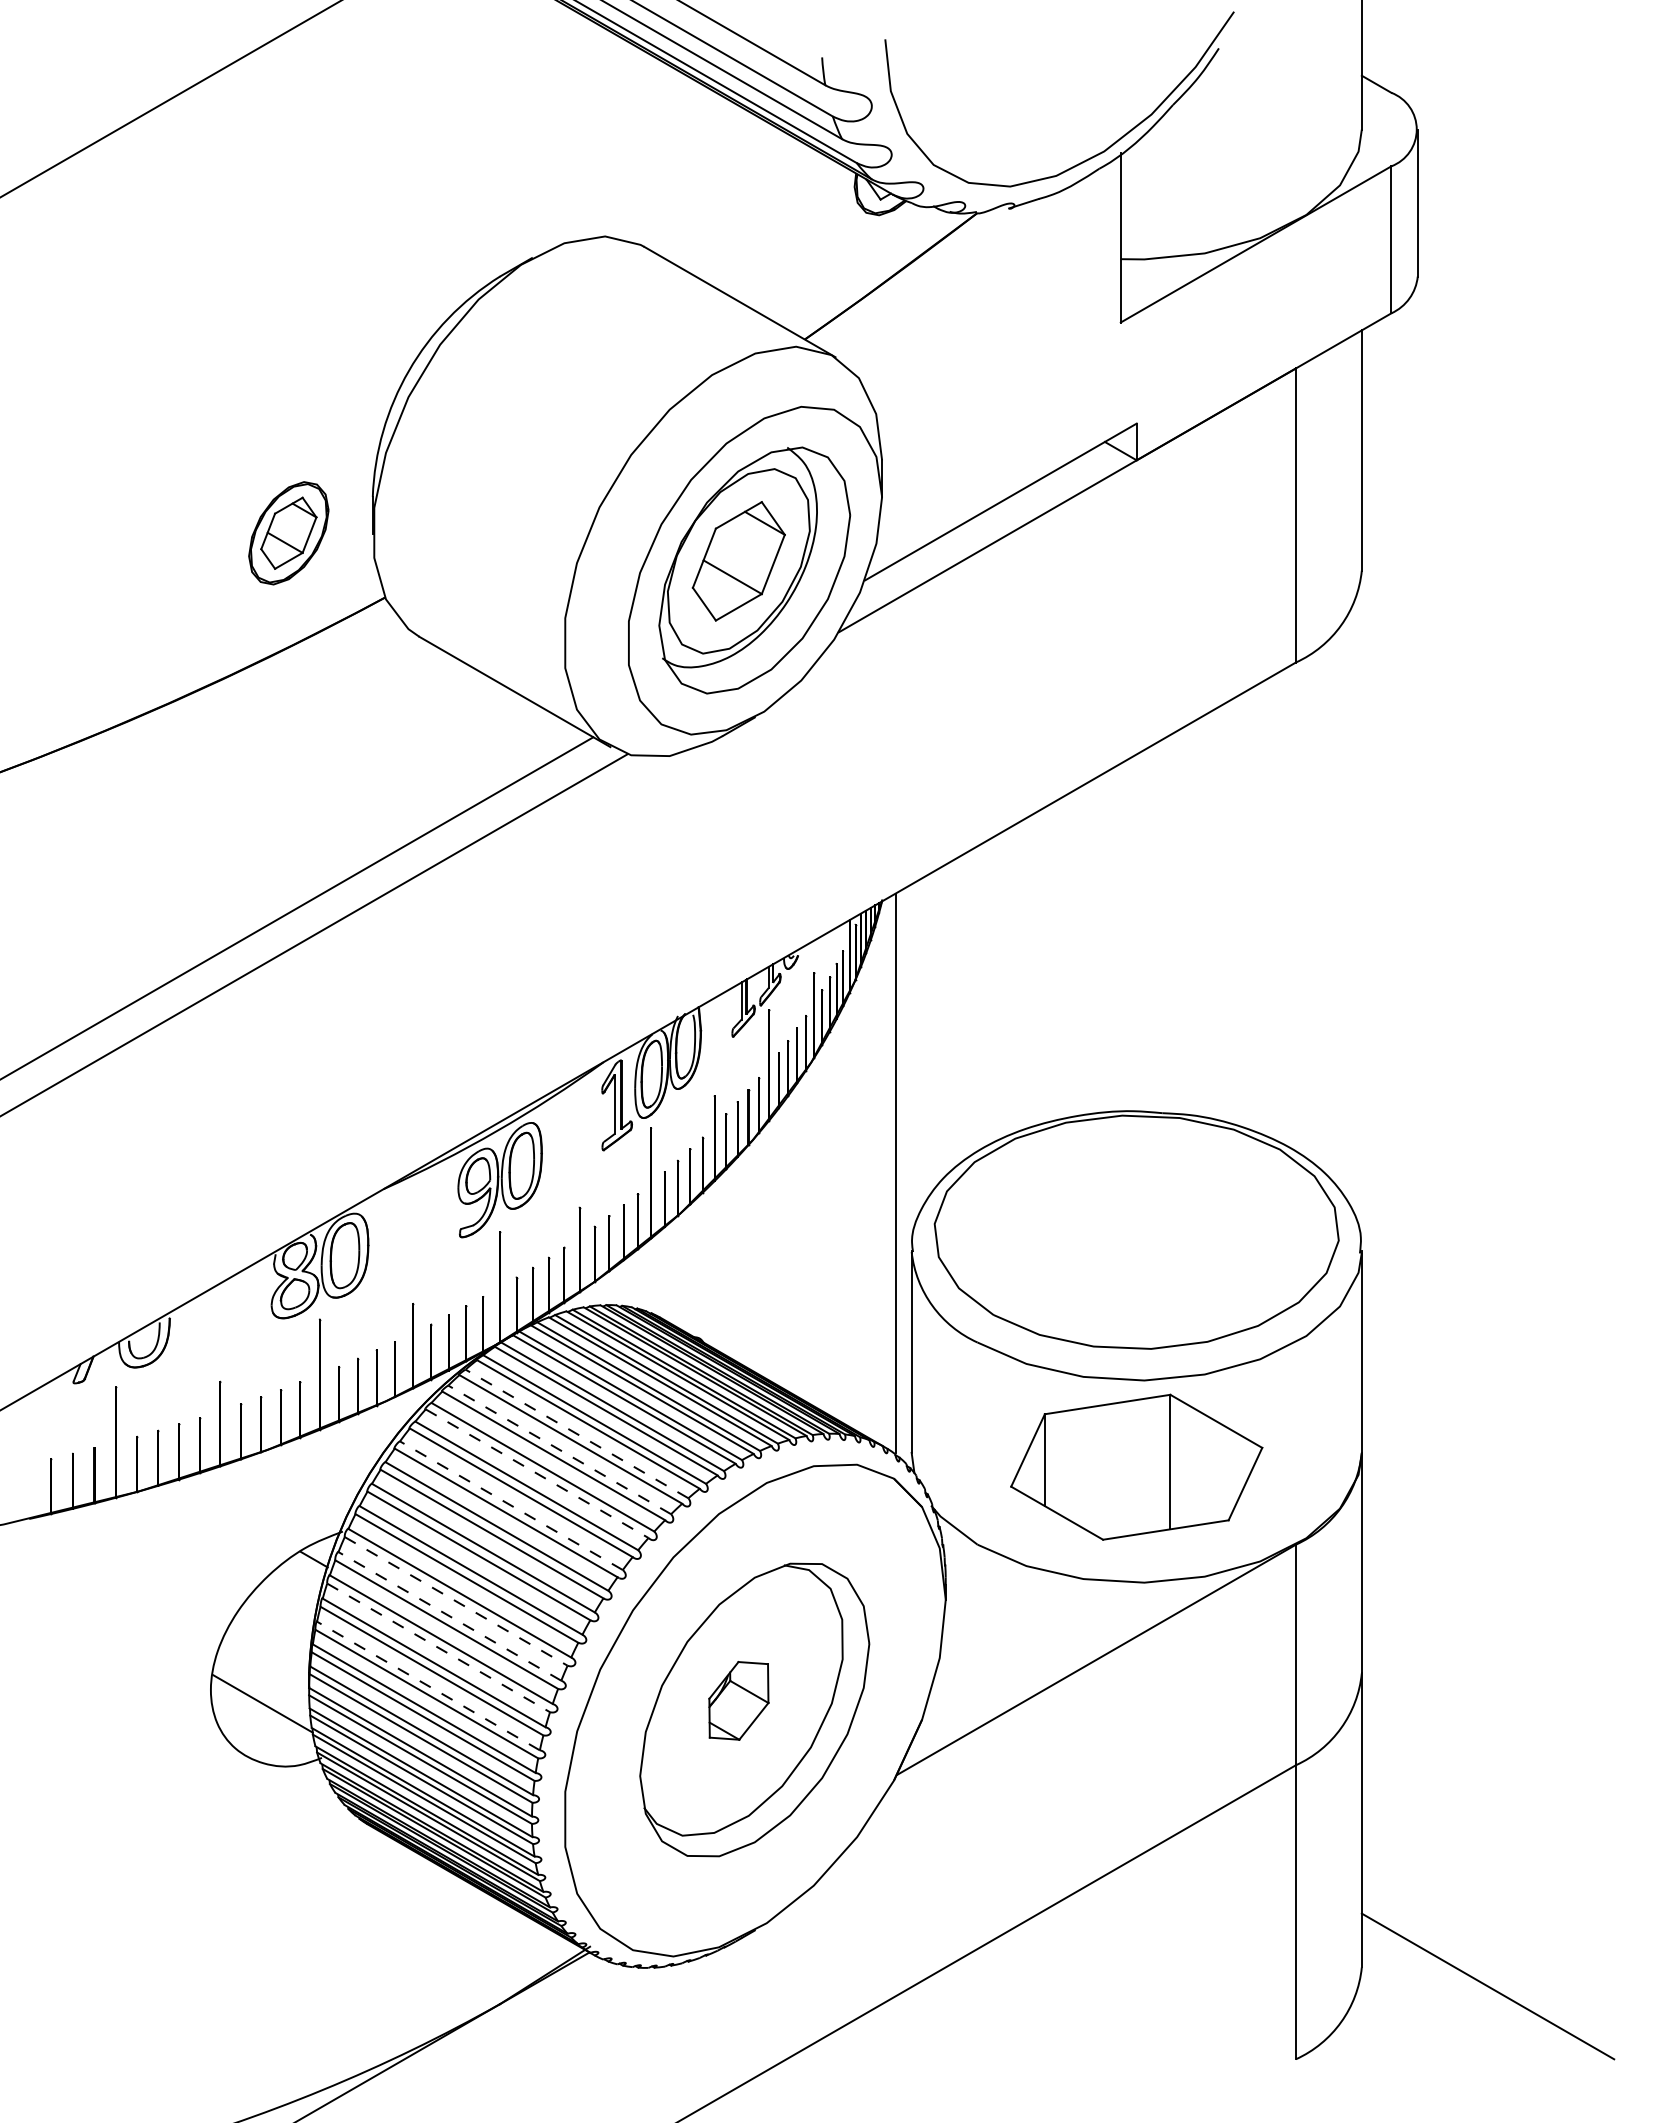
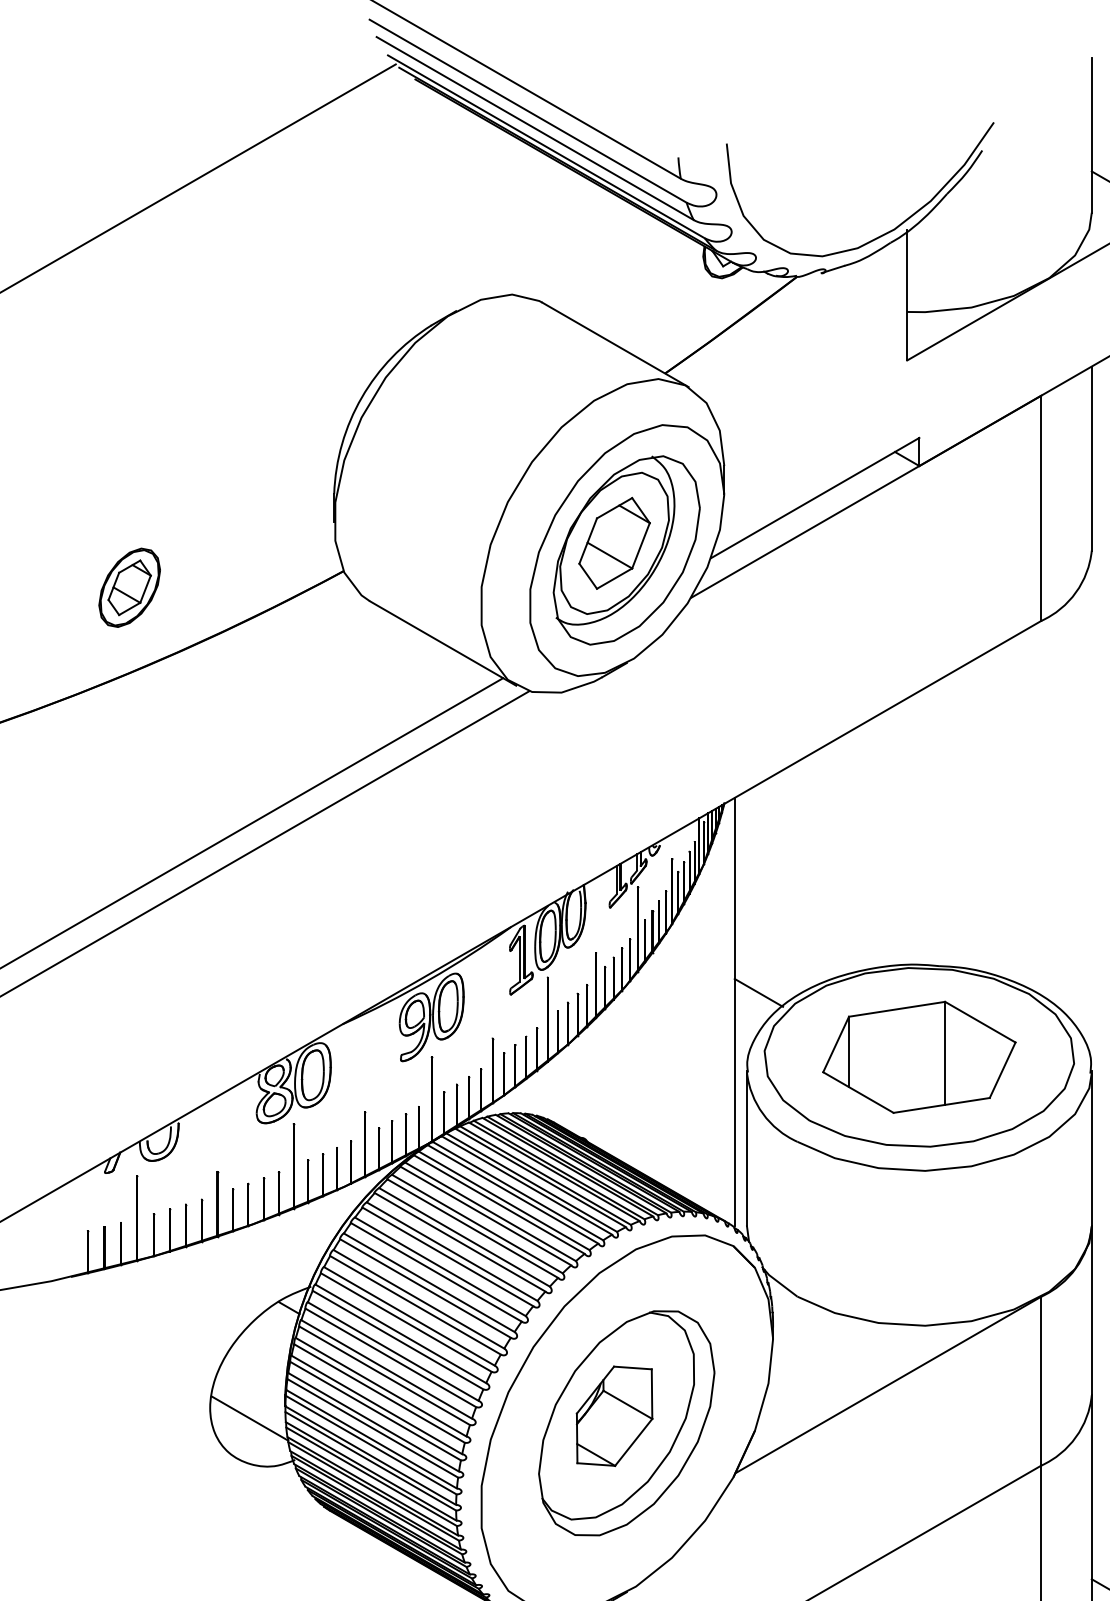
part: (288, 533) -> (129, 587), moved
line: (926, 1147) -> (758, 992), added
line: (576, 1433) -> (490, 1211), dashed -> solid
line: (559, 1449) -> (477, 1223), dashed -> solid
part: (1136, 1466) -> (919, 1056), moved
line: (537, 1473) -> (460, 1242), dashed -> solid
line: (511, 1505) -> (440, 1266), dashed -> solid
line: (456, 1601) -> (398, 1340), dashed -> solid
line: (449, 1616) -> (392, 1351), dashed -> solid
line: (438, 1647) -> (384, 1375), dashed -> solid
line: (428, 1686) -> (376, 1405), dashed -> solid
part: (738, 1700) -> (614, 1416), size x1.67

